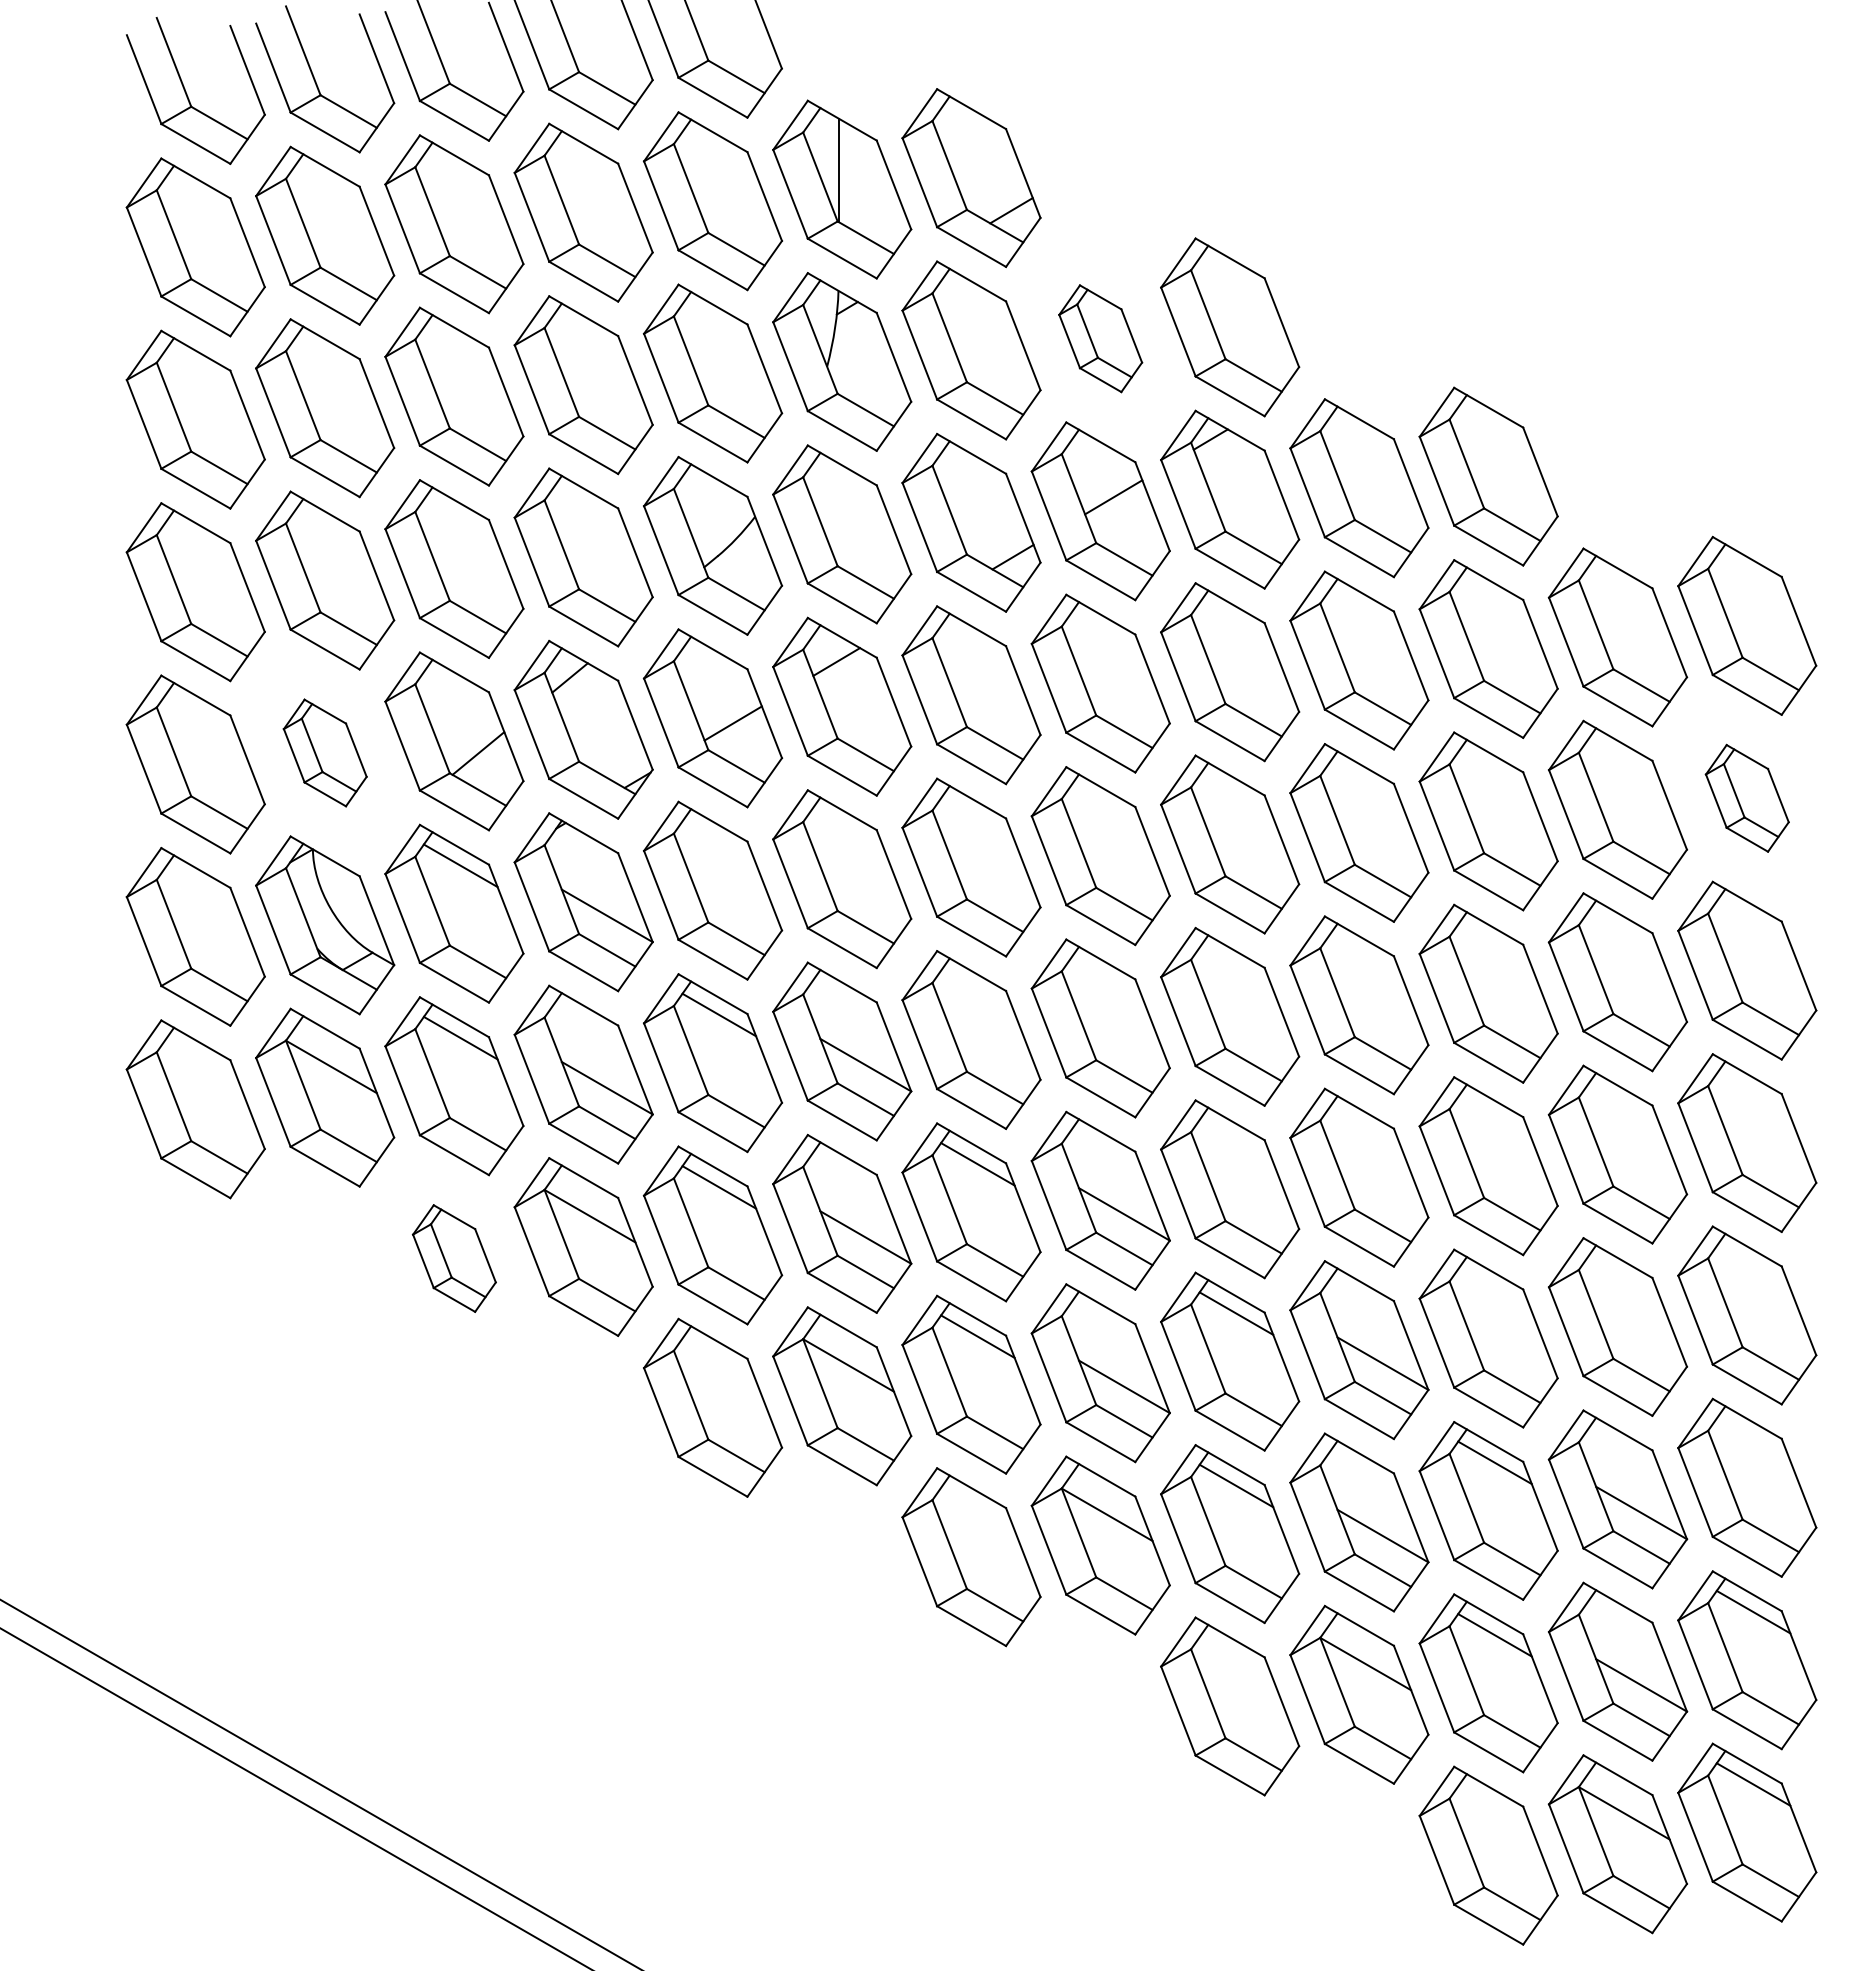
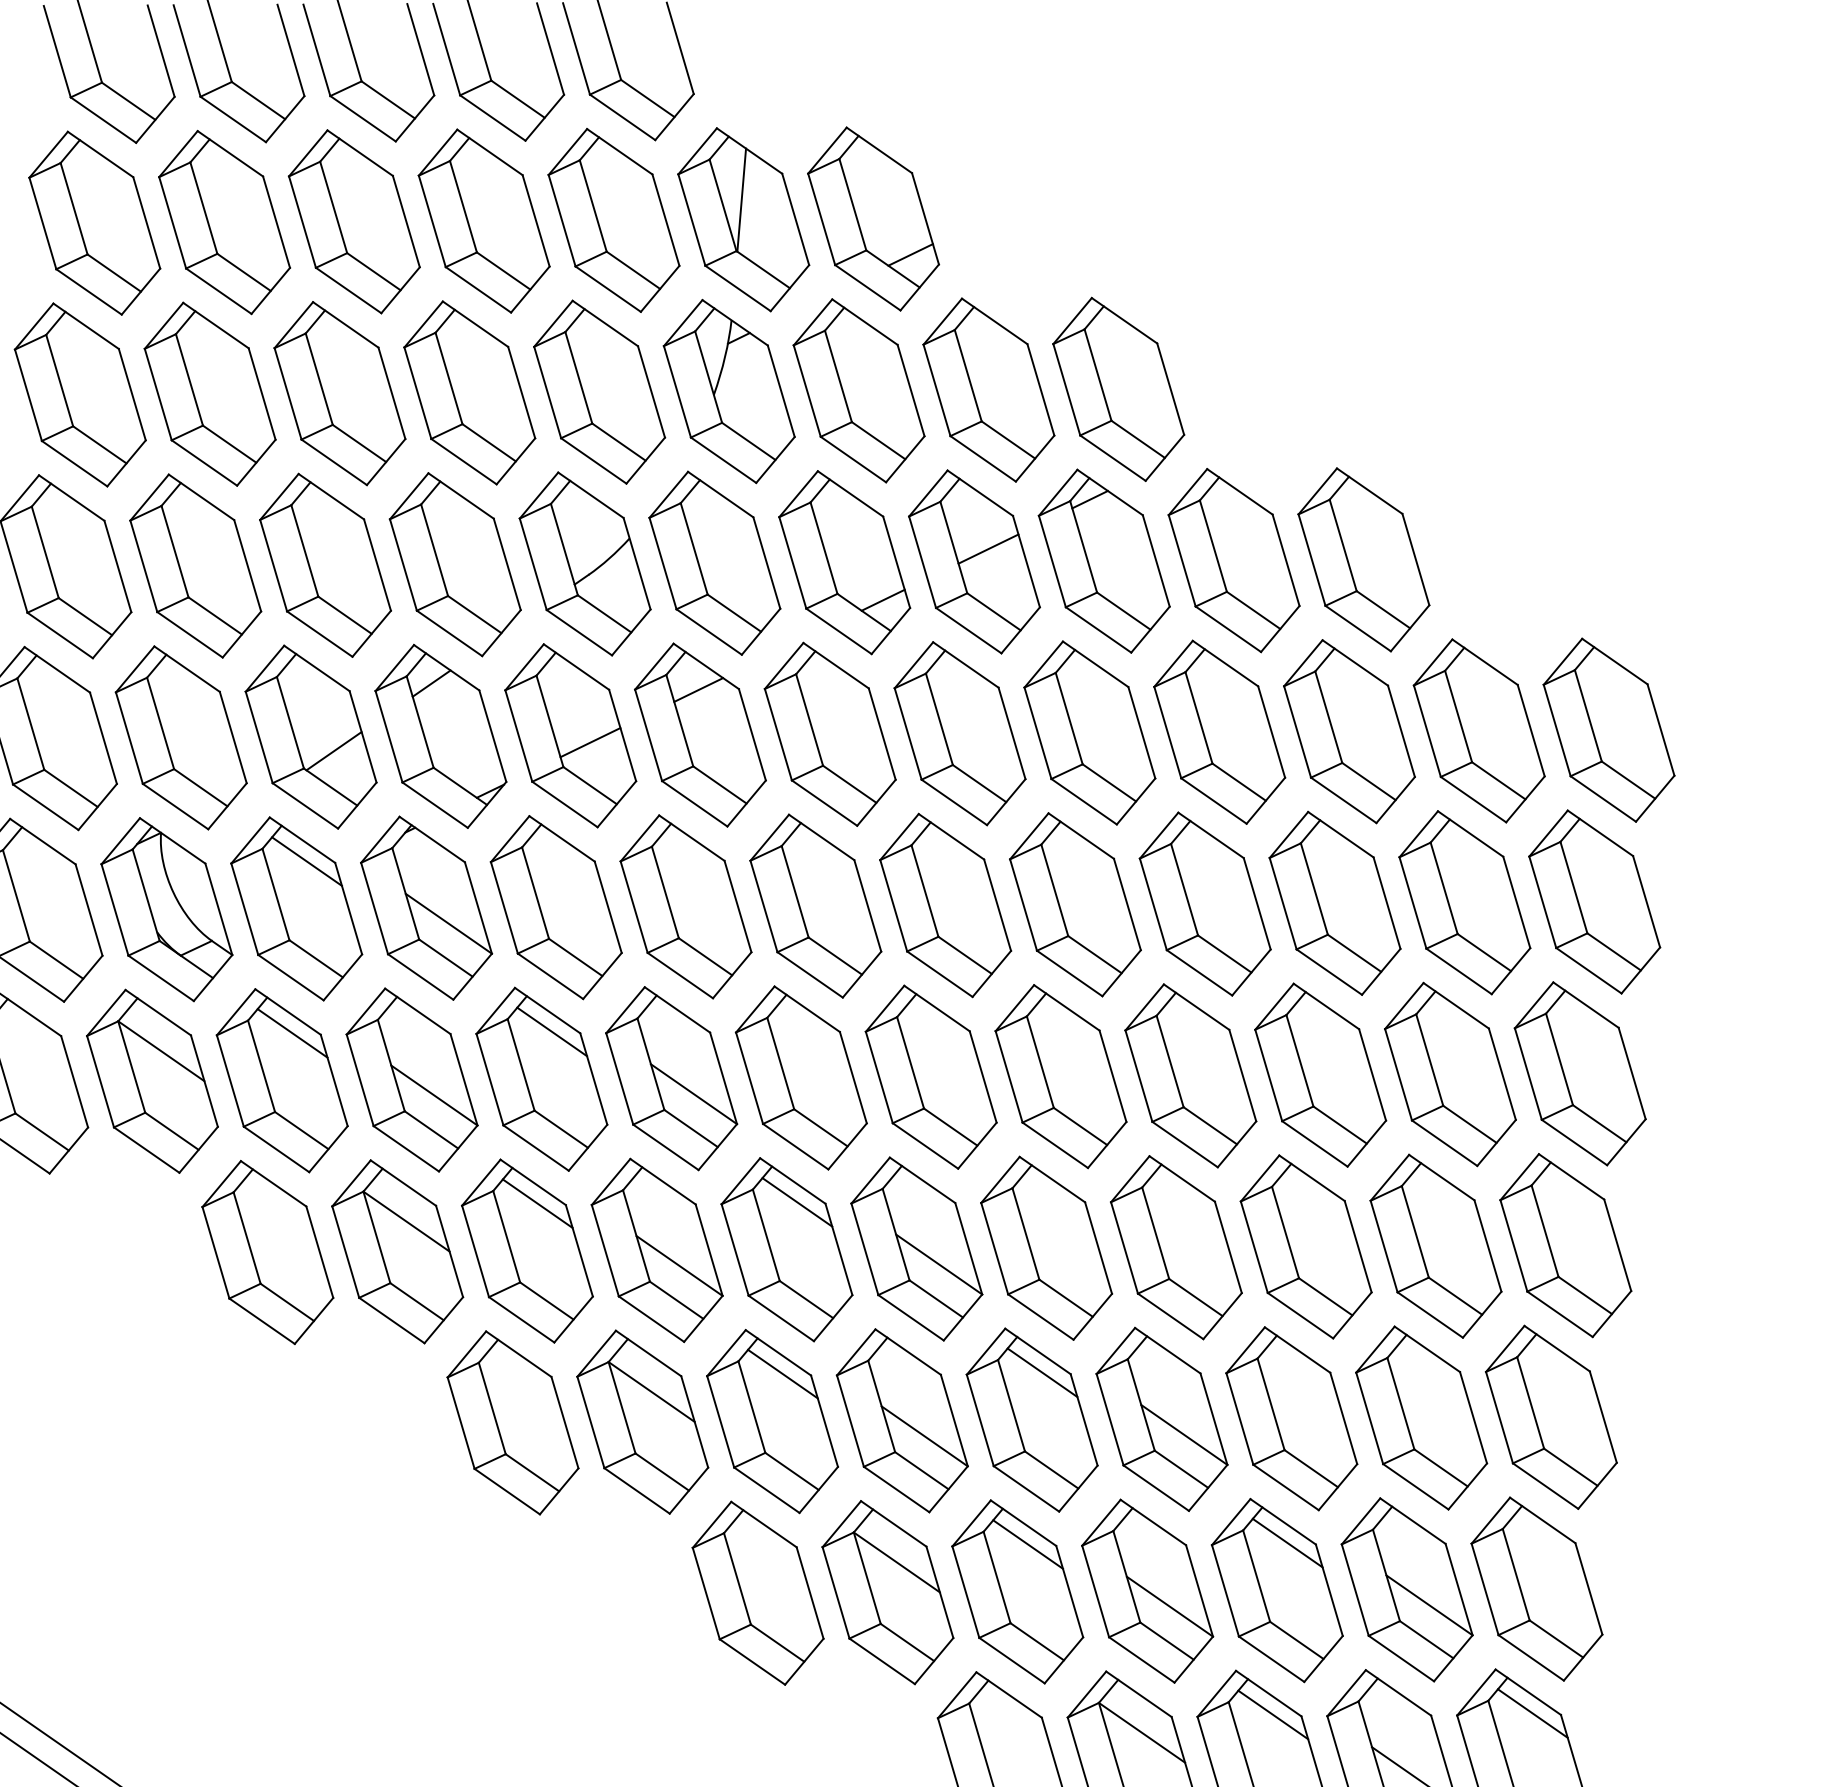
part: (1100, 338) -> (988, 389), size x1.67
part: (325, 752) -> (181, 737), size x1.67
part: (1747, 798) -> (1594, 902), size x1.67
part: (454, 1258) -> (267, 1252), size x1.67

